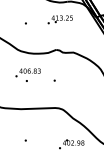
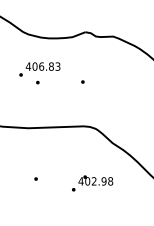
text: (71, 144) -> (92, 183), moved

